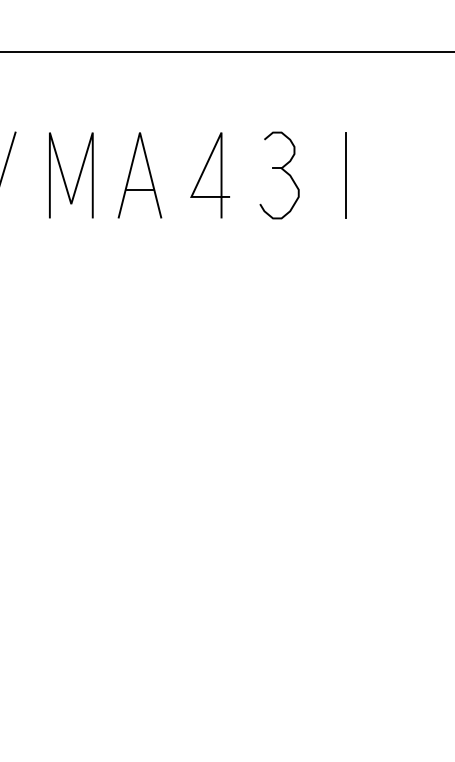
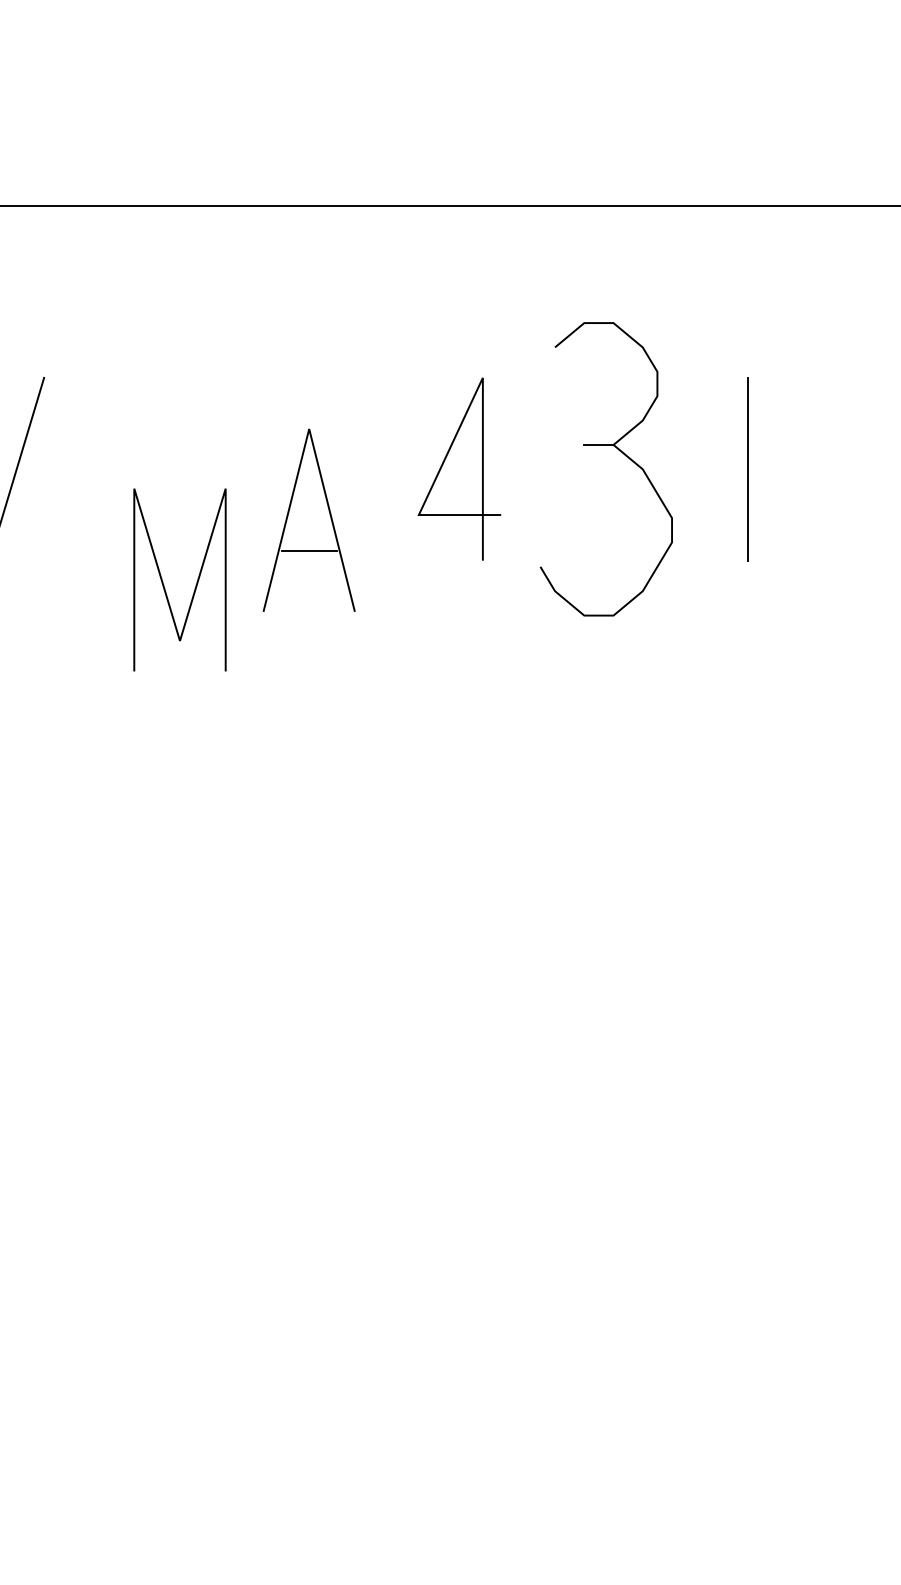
part: (139, 175) -> (308, 520), moved
part: (279, 175) -> (606, 469), size x1.6
line: (78, 176) -> (195, 582), moved

